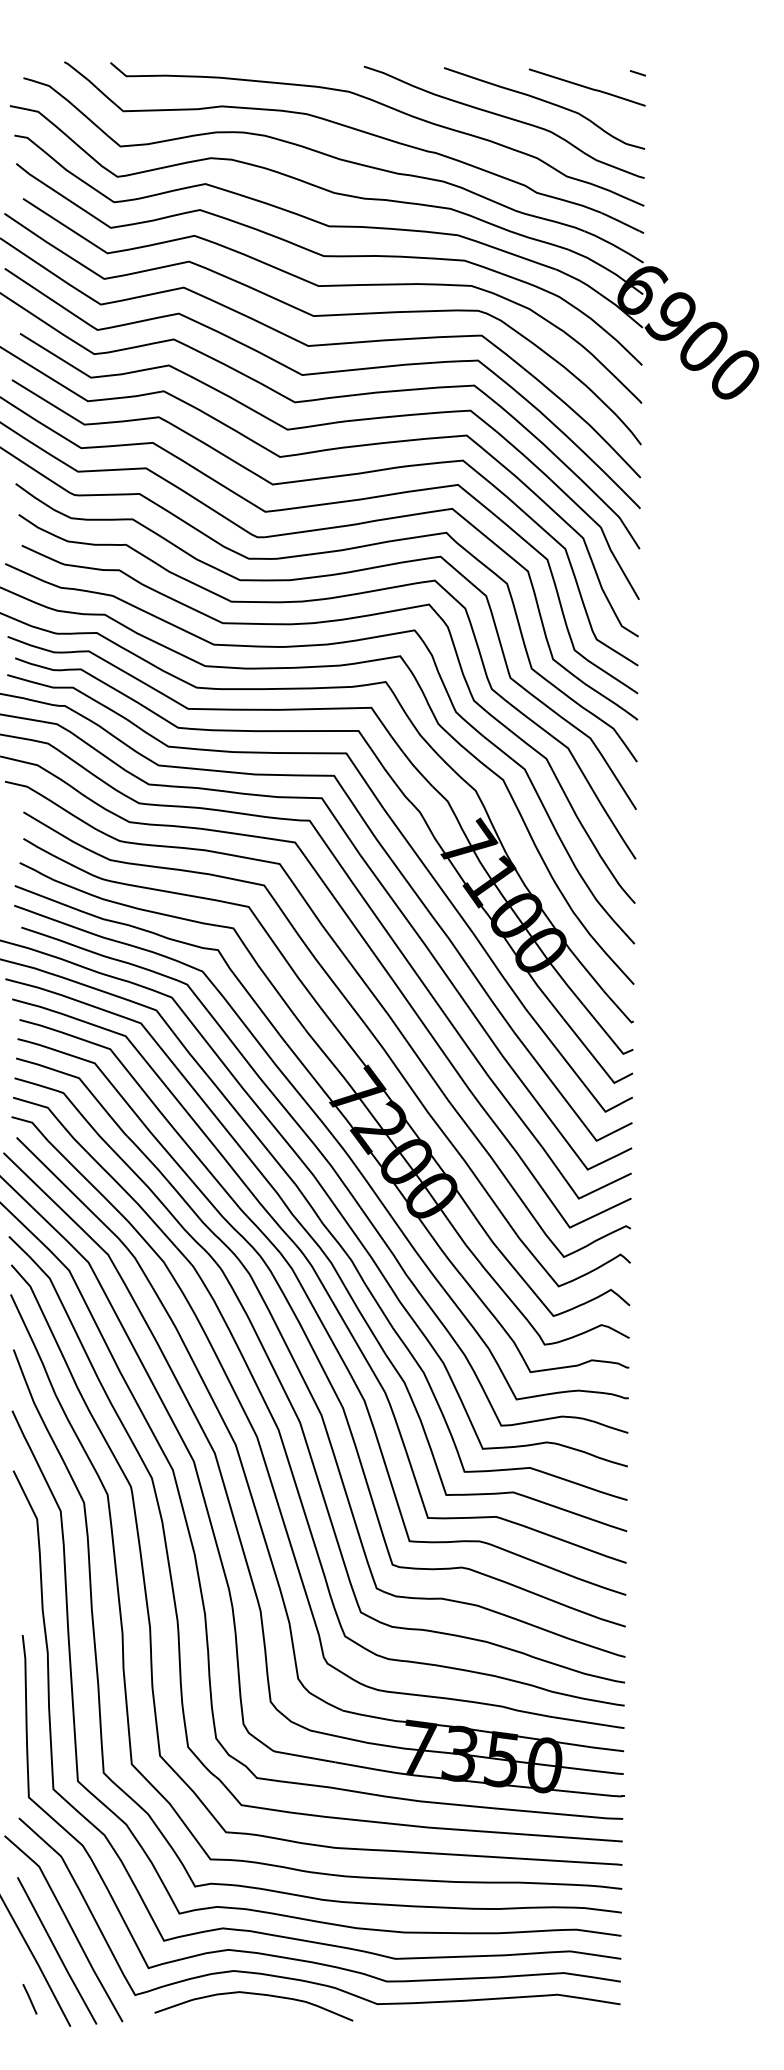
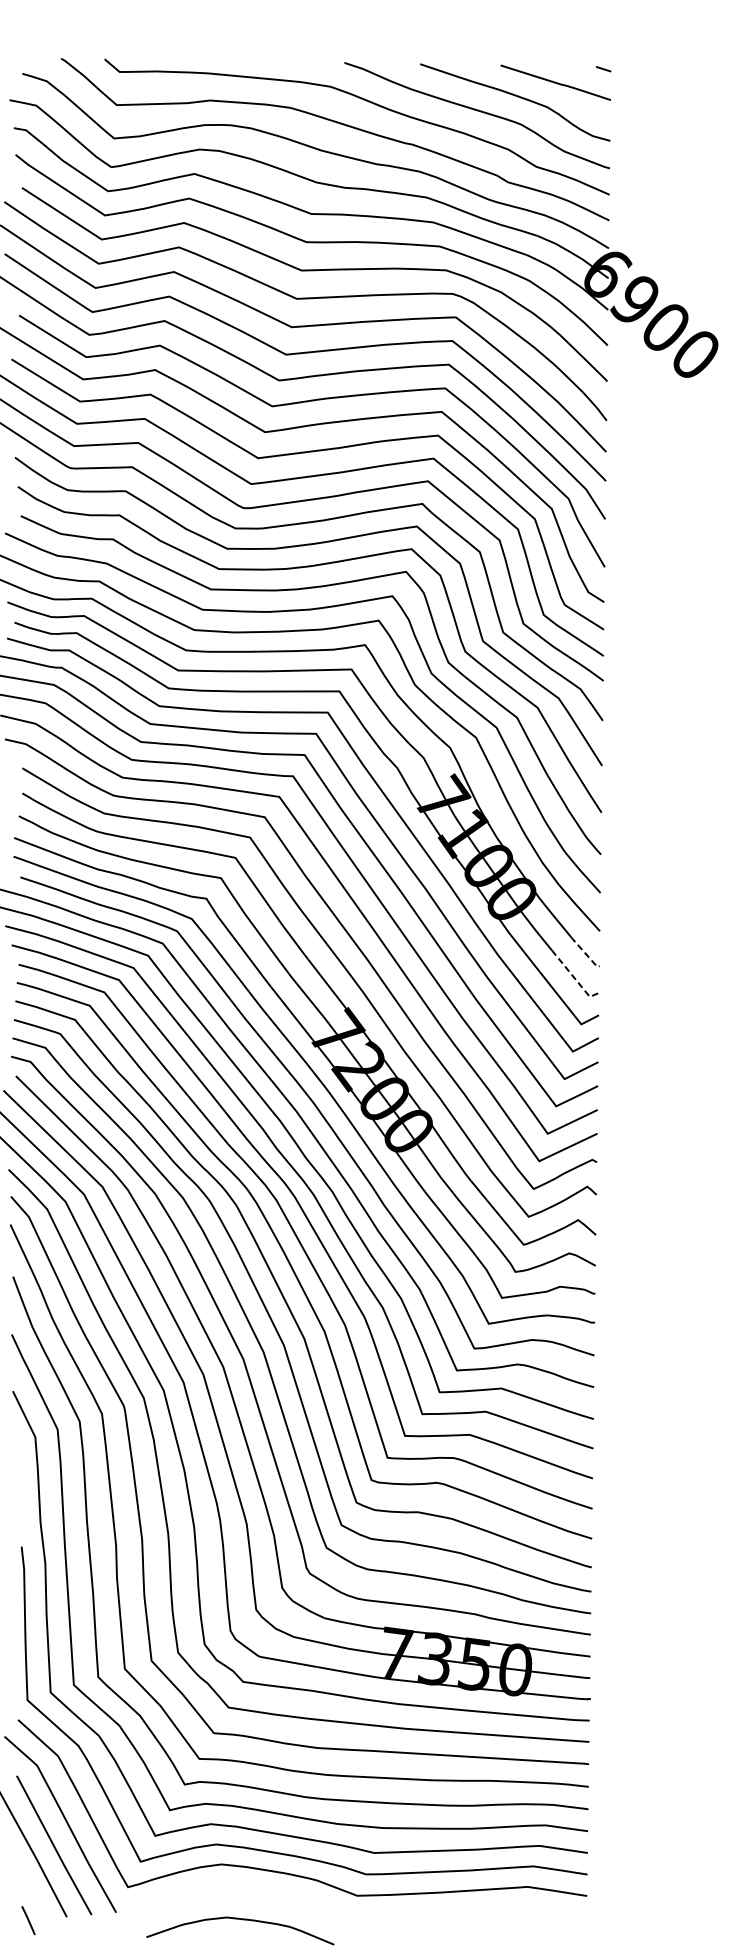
line: (618, 1007) -> (585, 952), solid -> dashed
line: (607, 1033) -> (574, 977), solid -> dashed
curve: (253, 1994) -> (239, 1919), moved
line: (29, 1999) -> (28, 1920), moved

